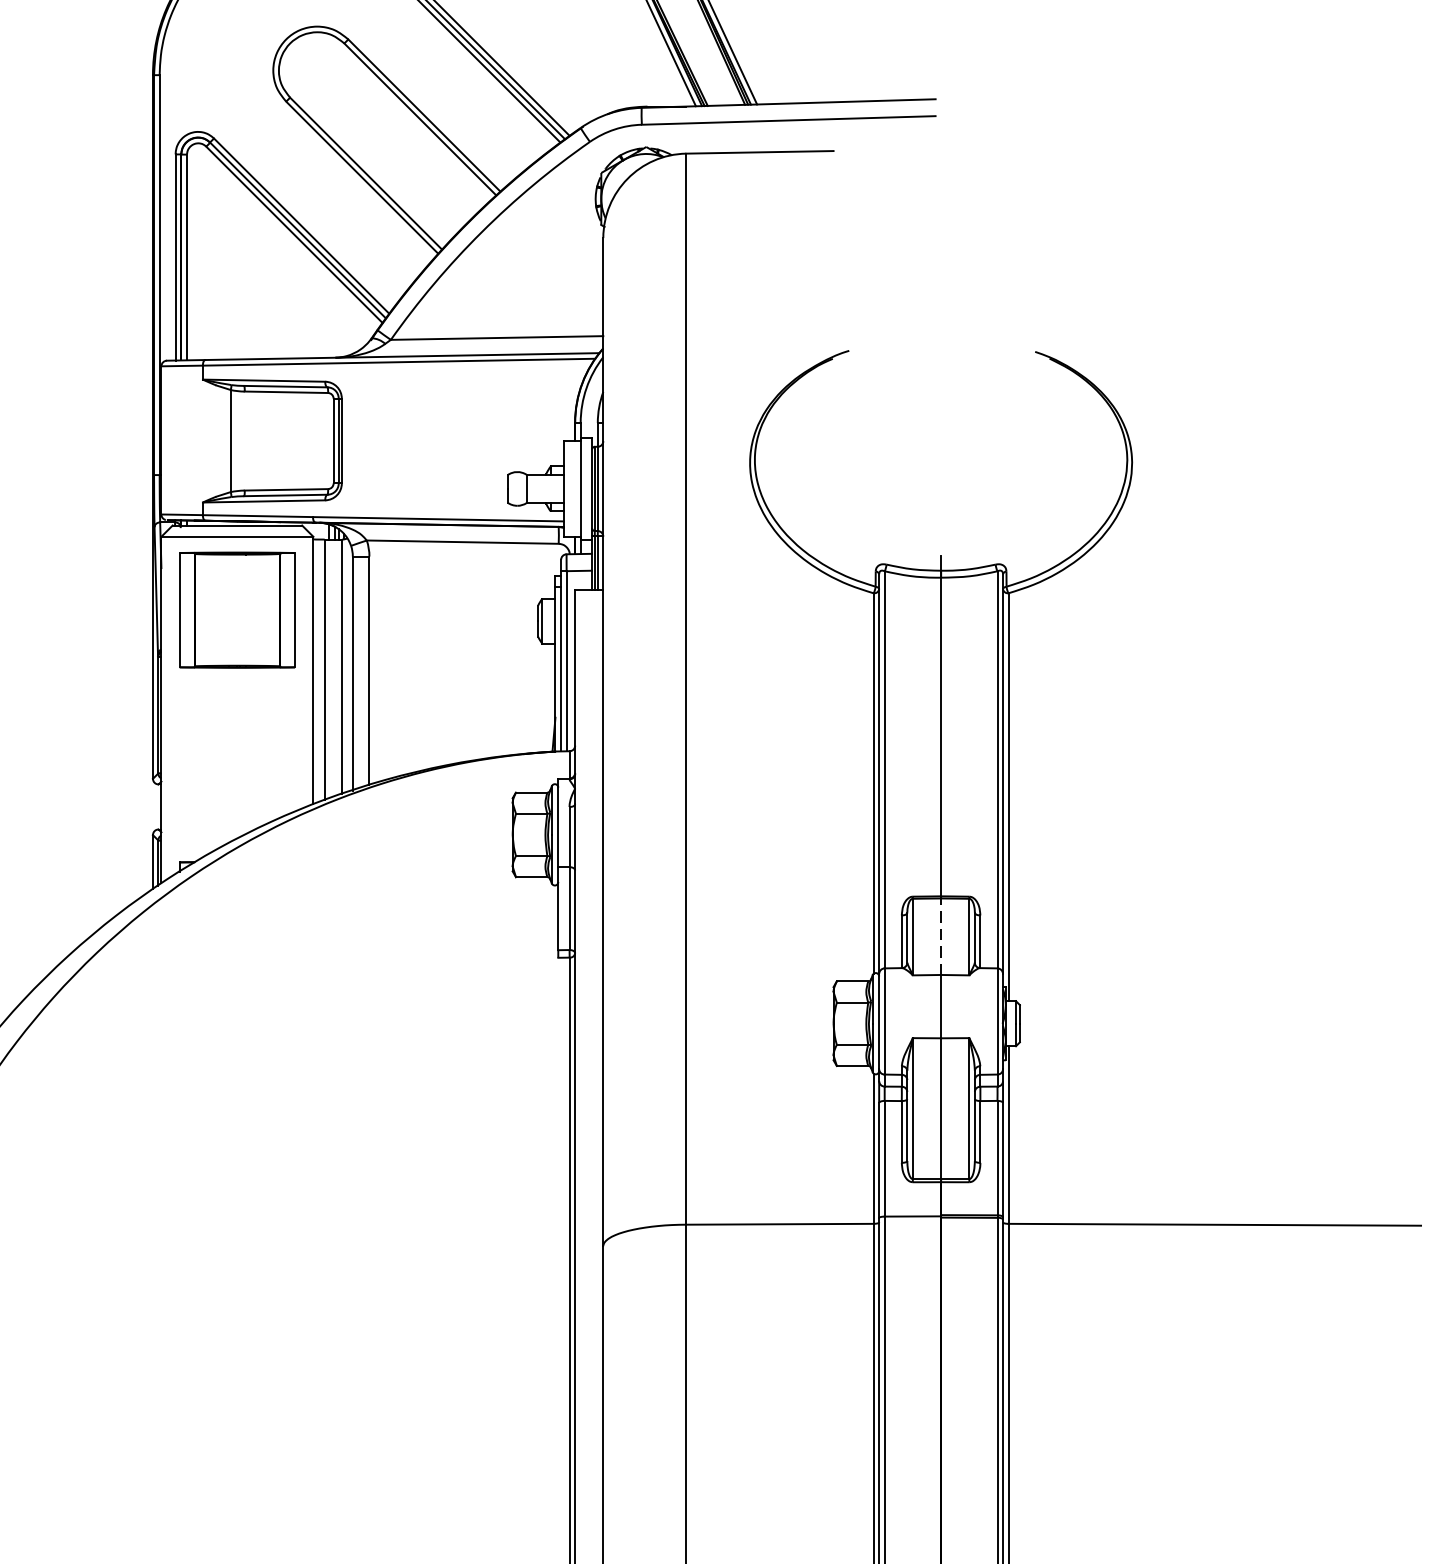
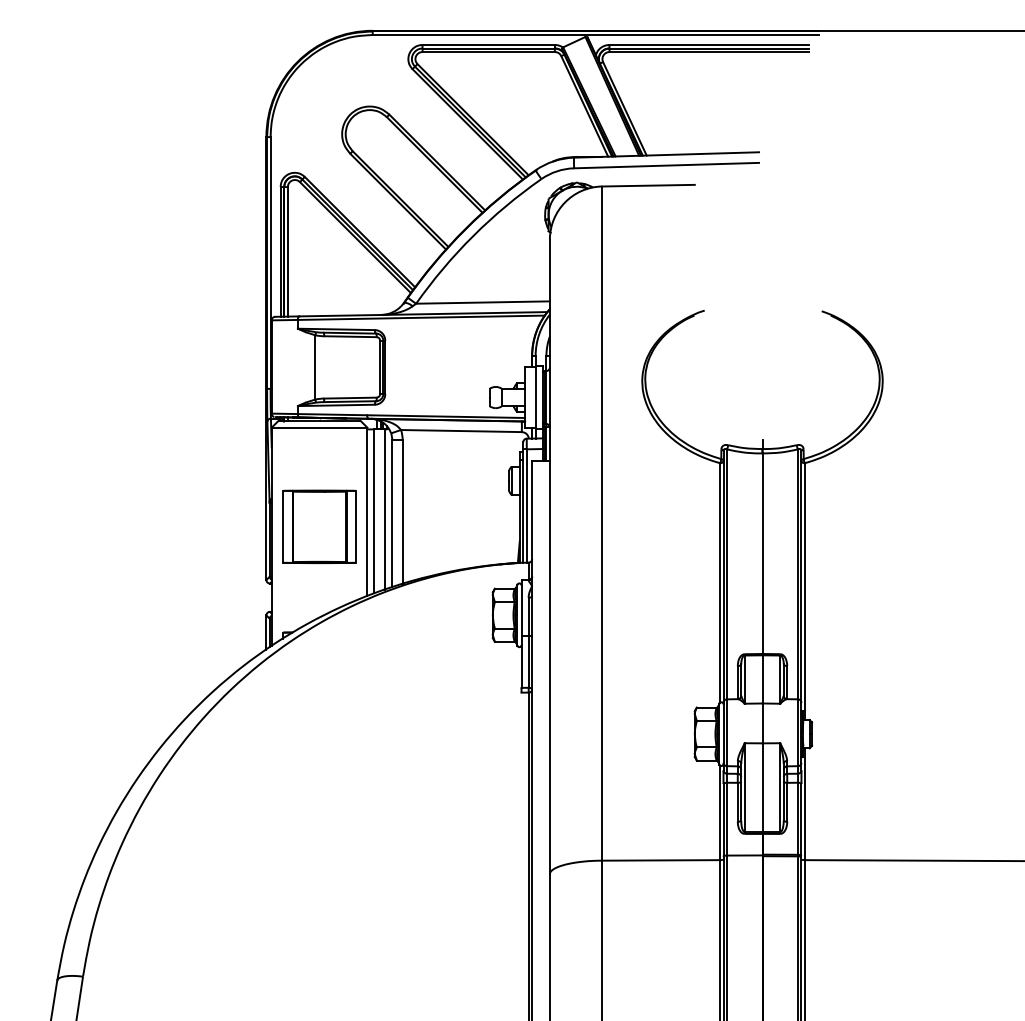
part: (237, 609) -> (319, 526), moved
line: (941, 935) -> (762, 678), dashed -> solid

